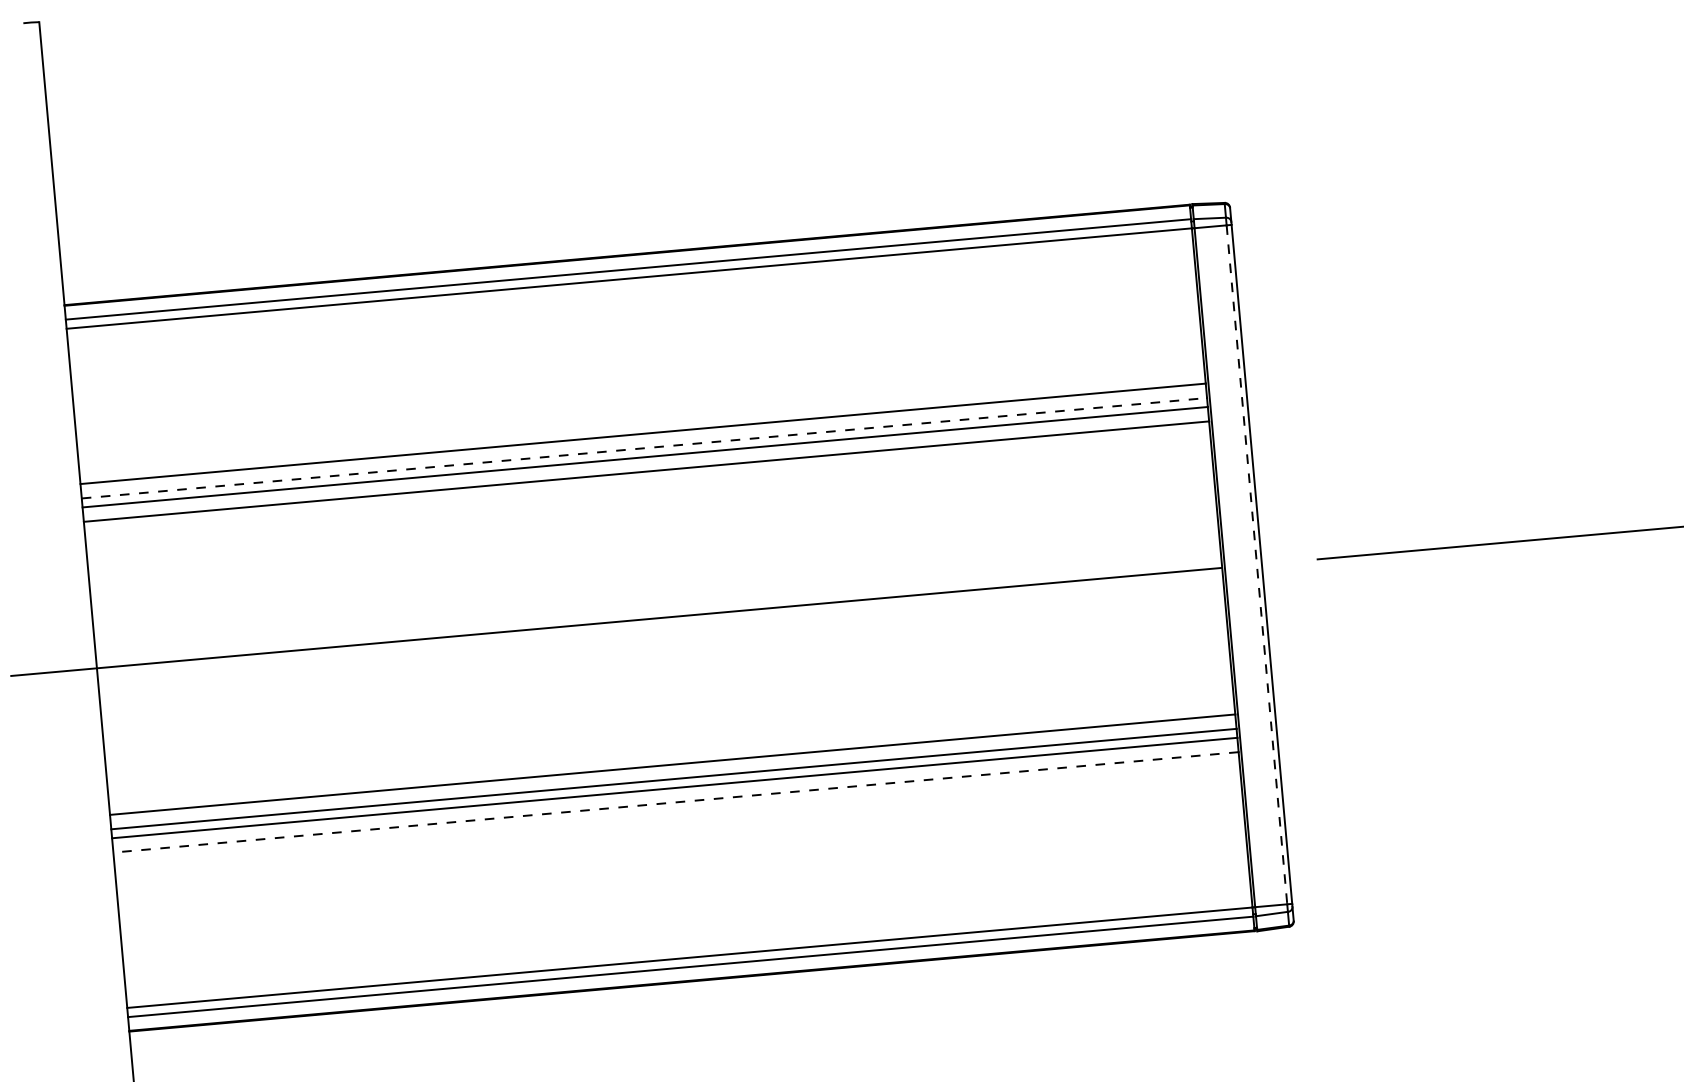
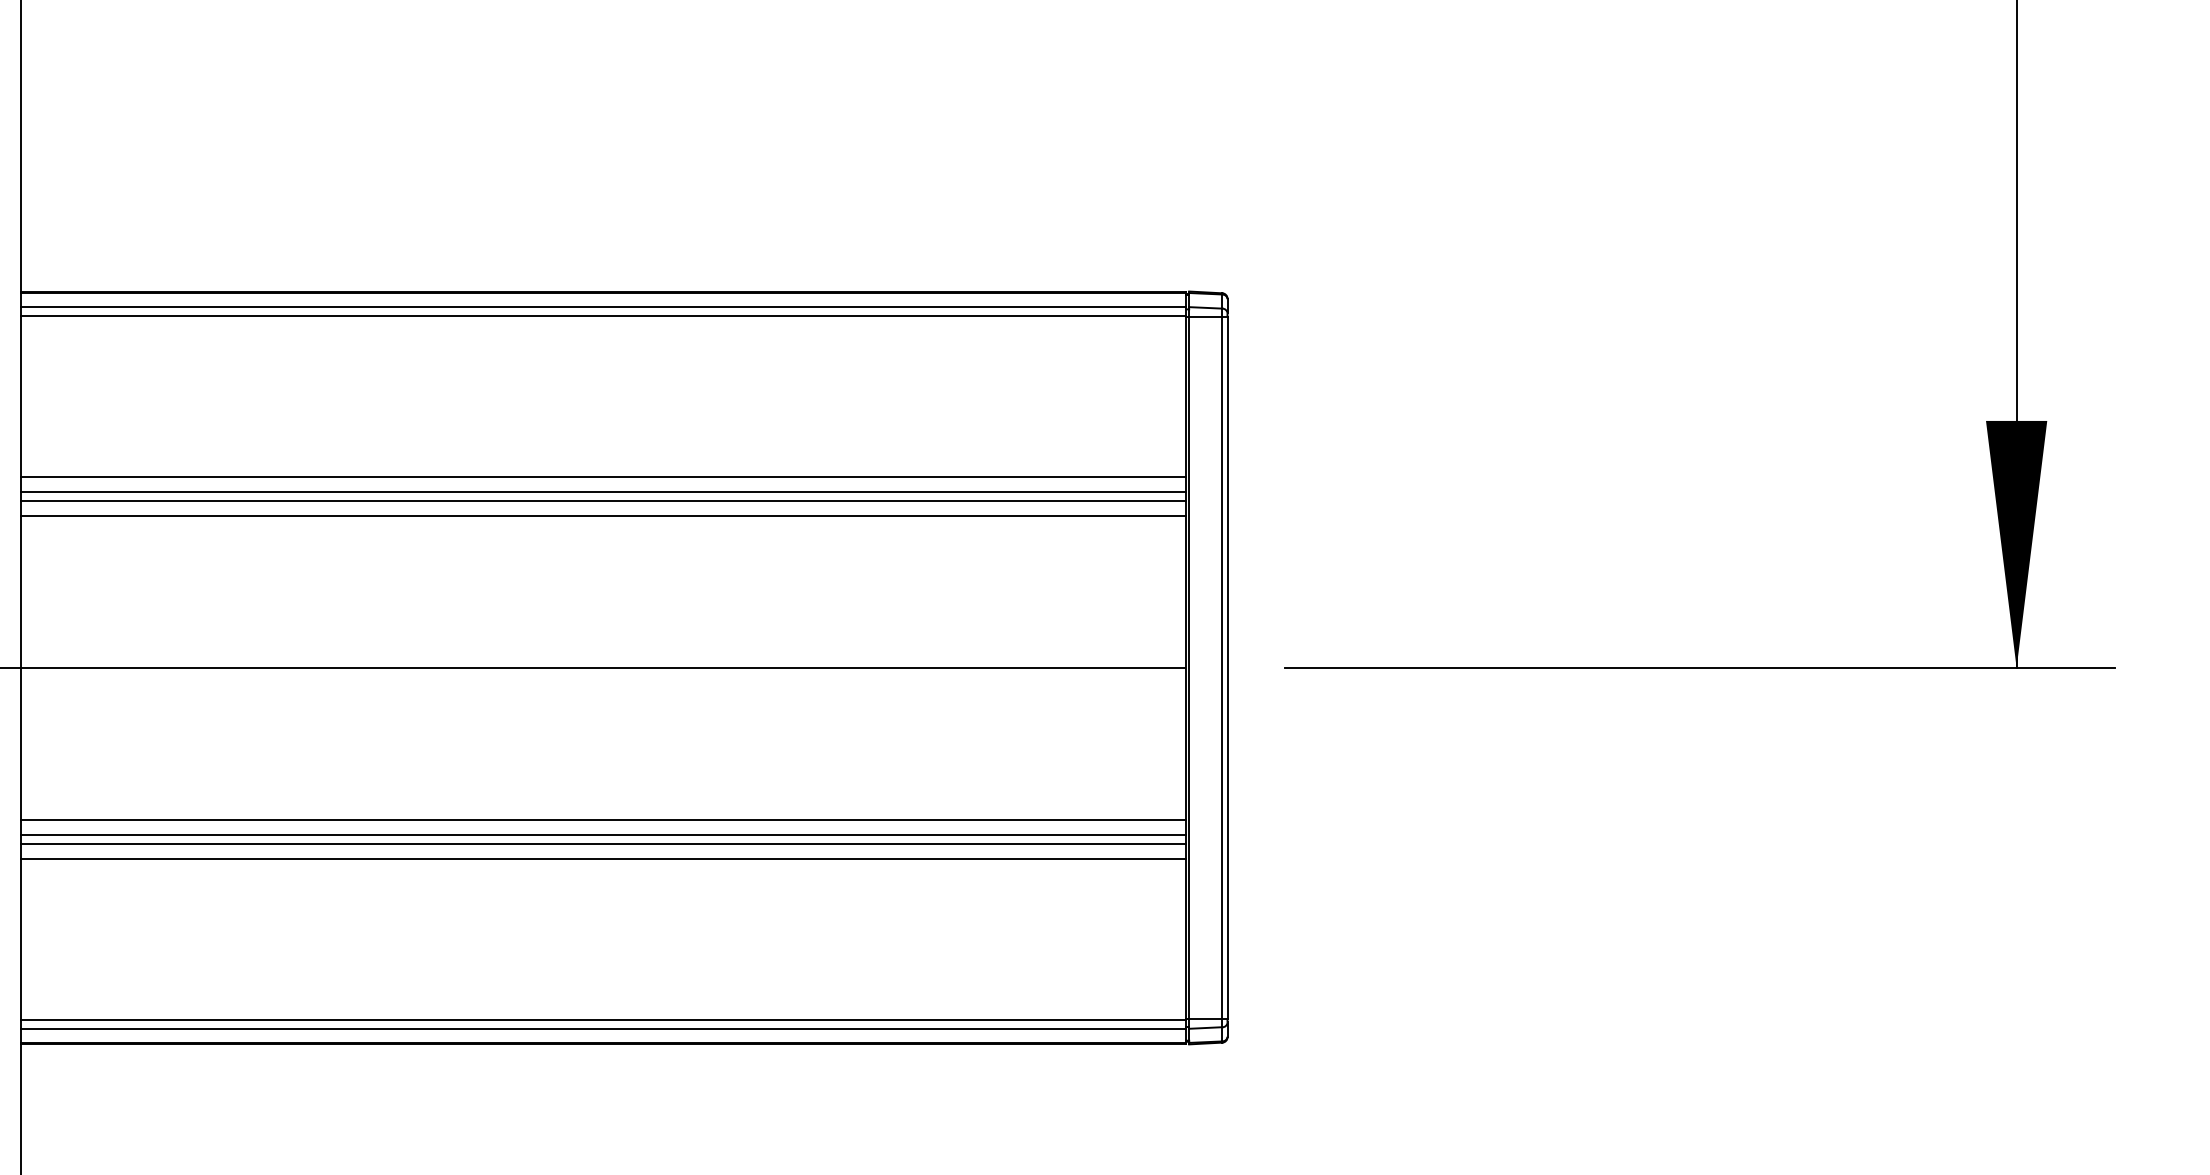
line: (644, 448) -> (604, 492), dashed -> solid
line: (1257, 565) -> (1222, 668), dashed -> solid
line: (675, 802) -> (603, 858), dashed -> solid

